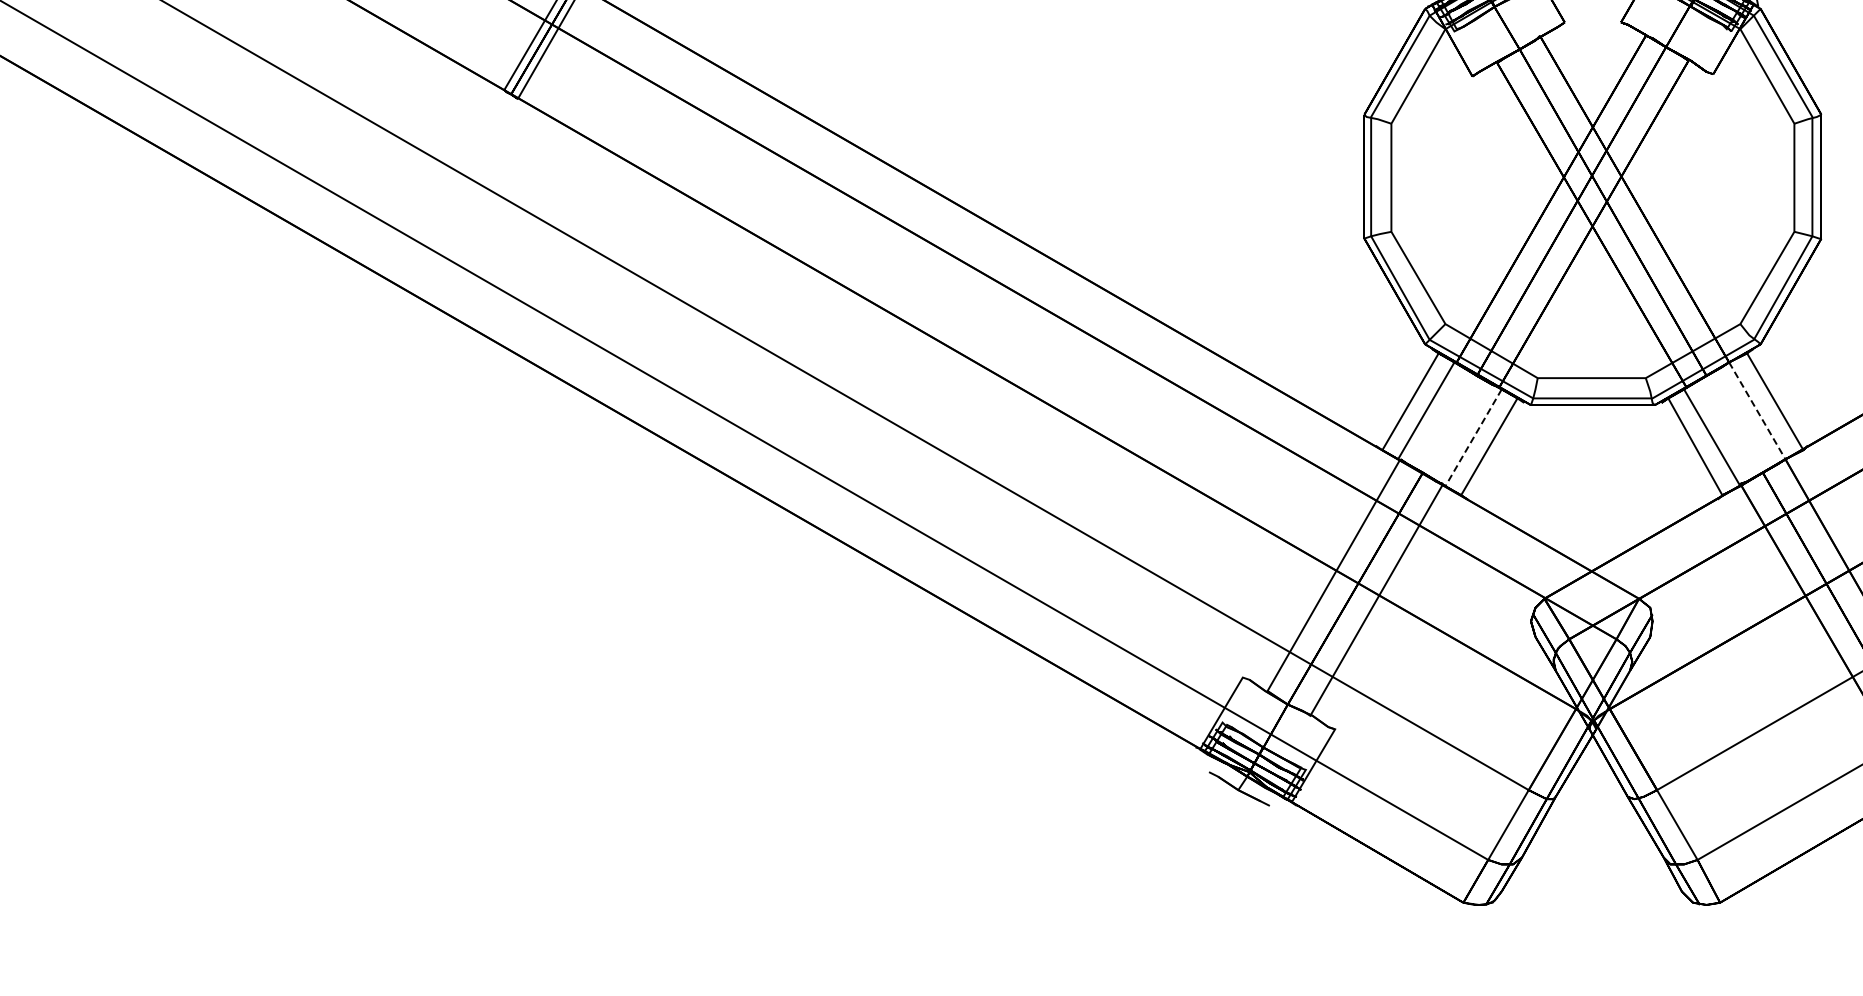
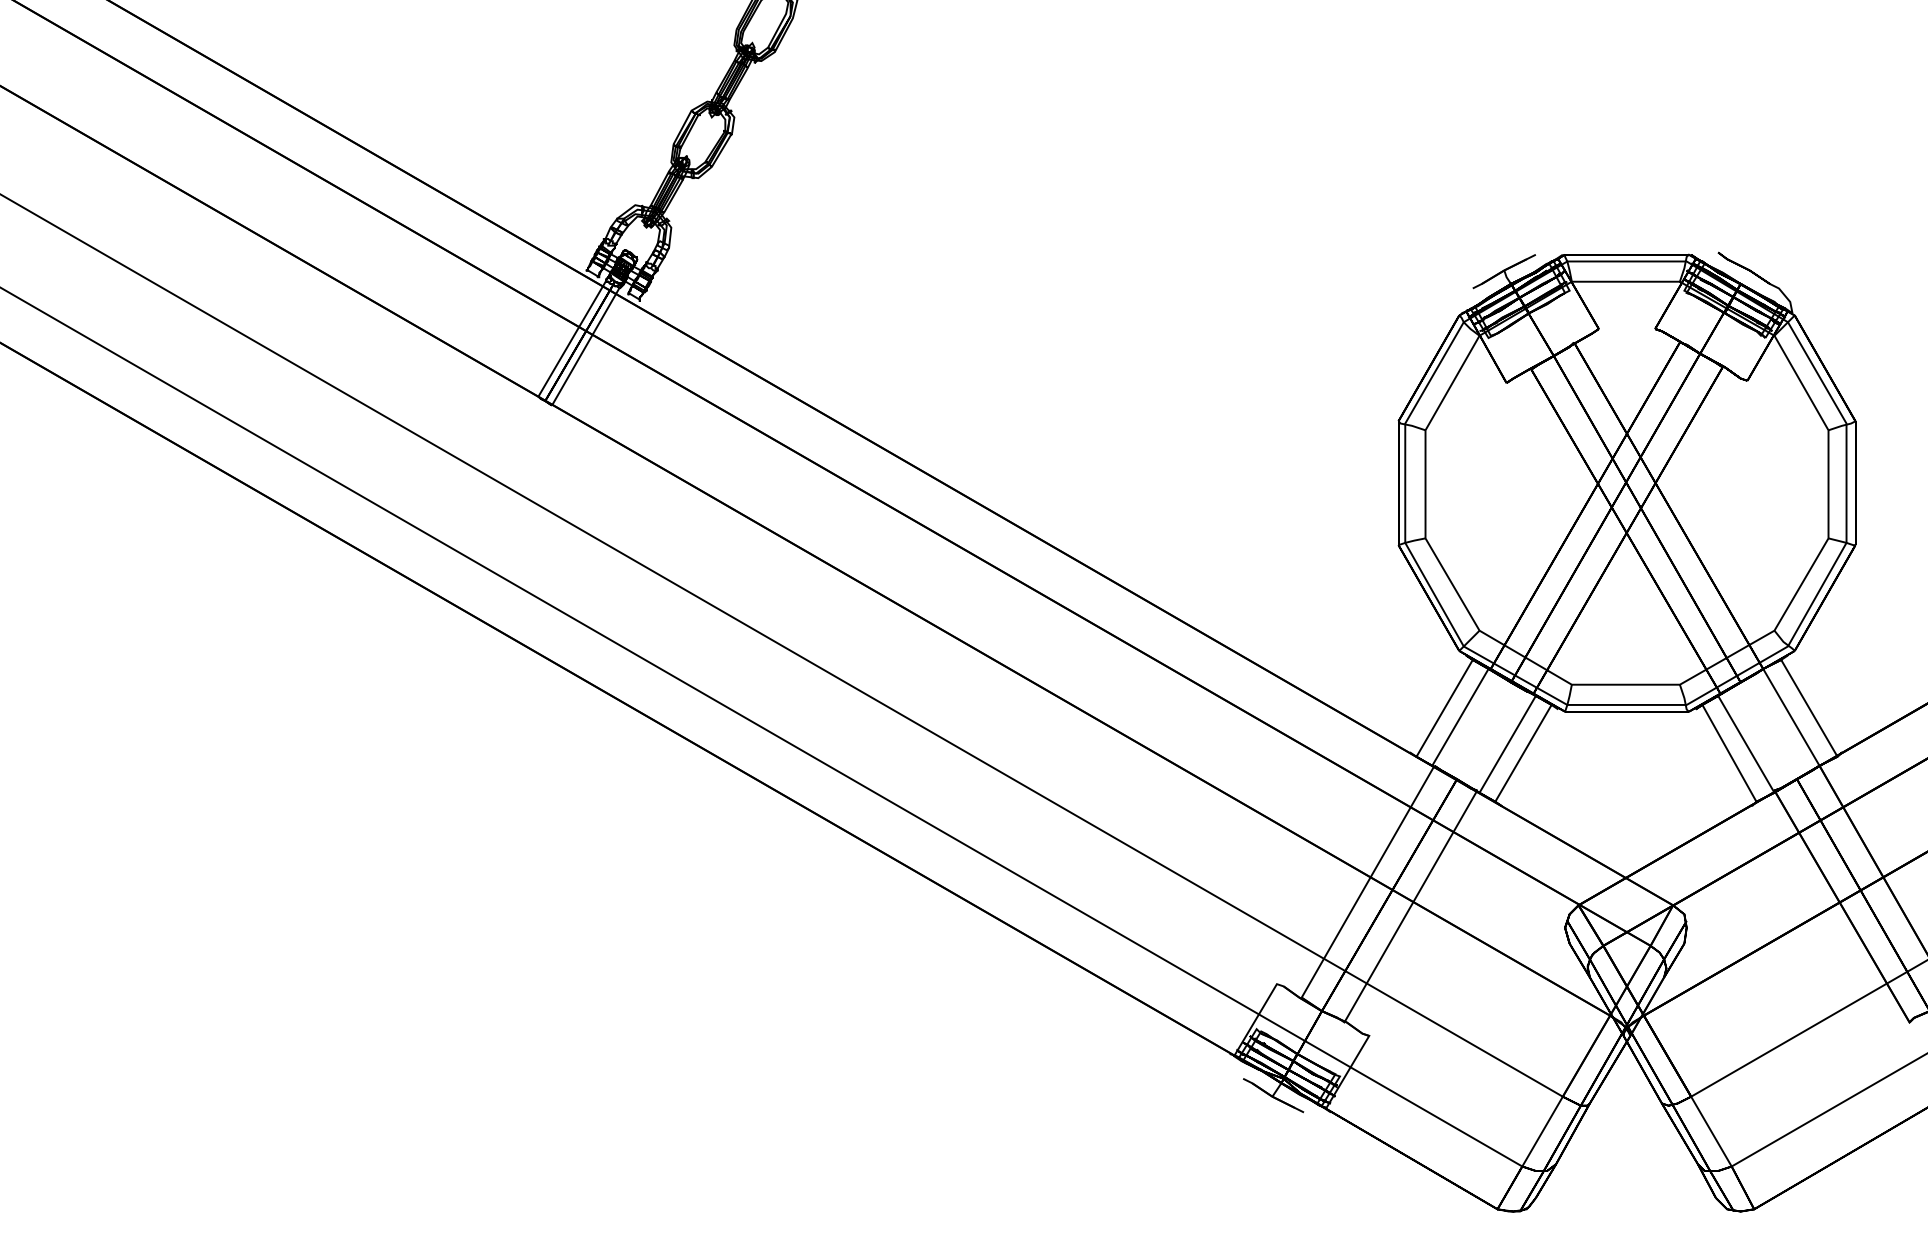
line: (1757, 410) -> (1791, 717), dashed -> solid
line: (1473, 437) -> (1507, 744), dashed -> solid

